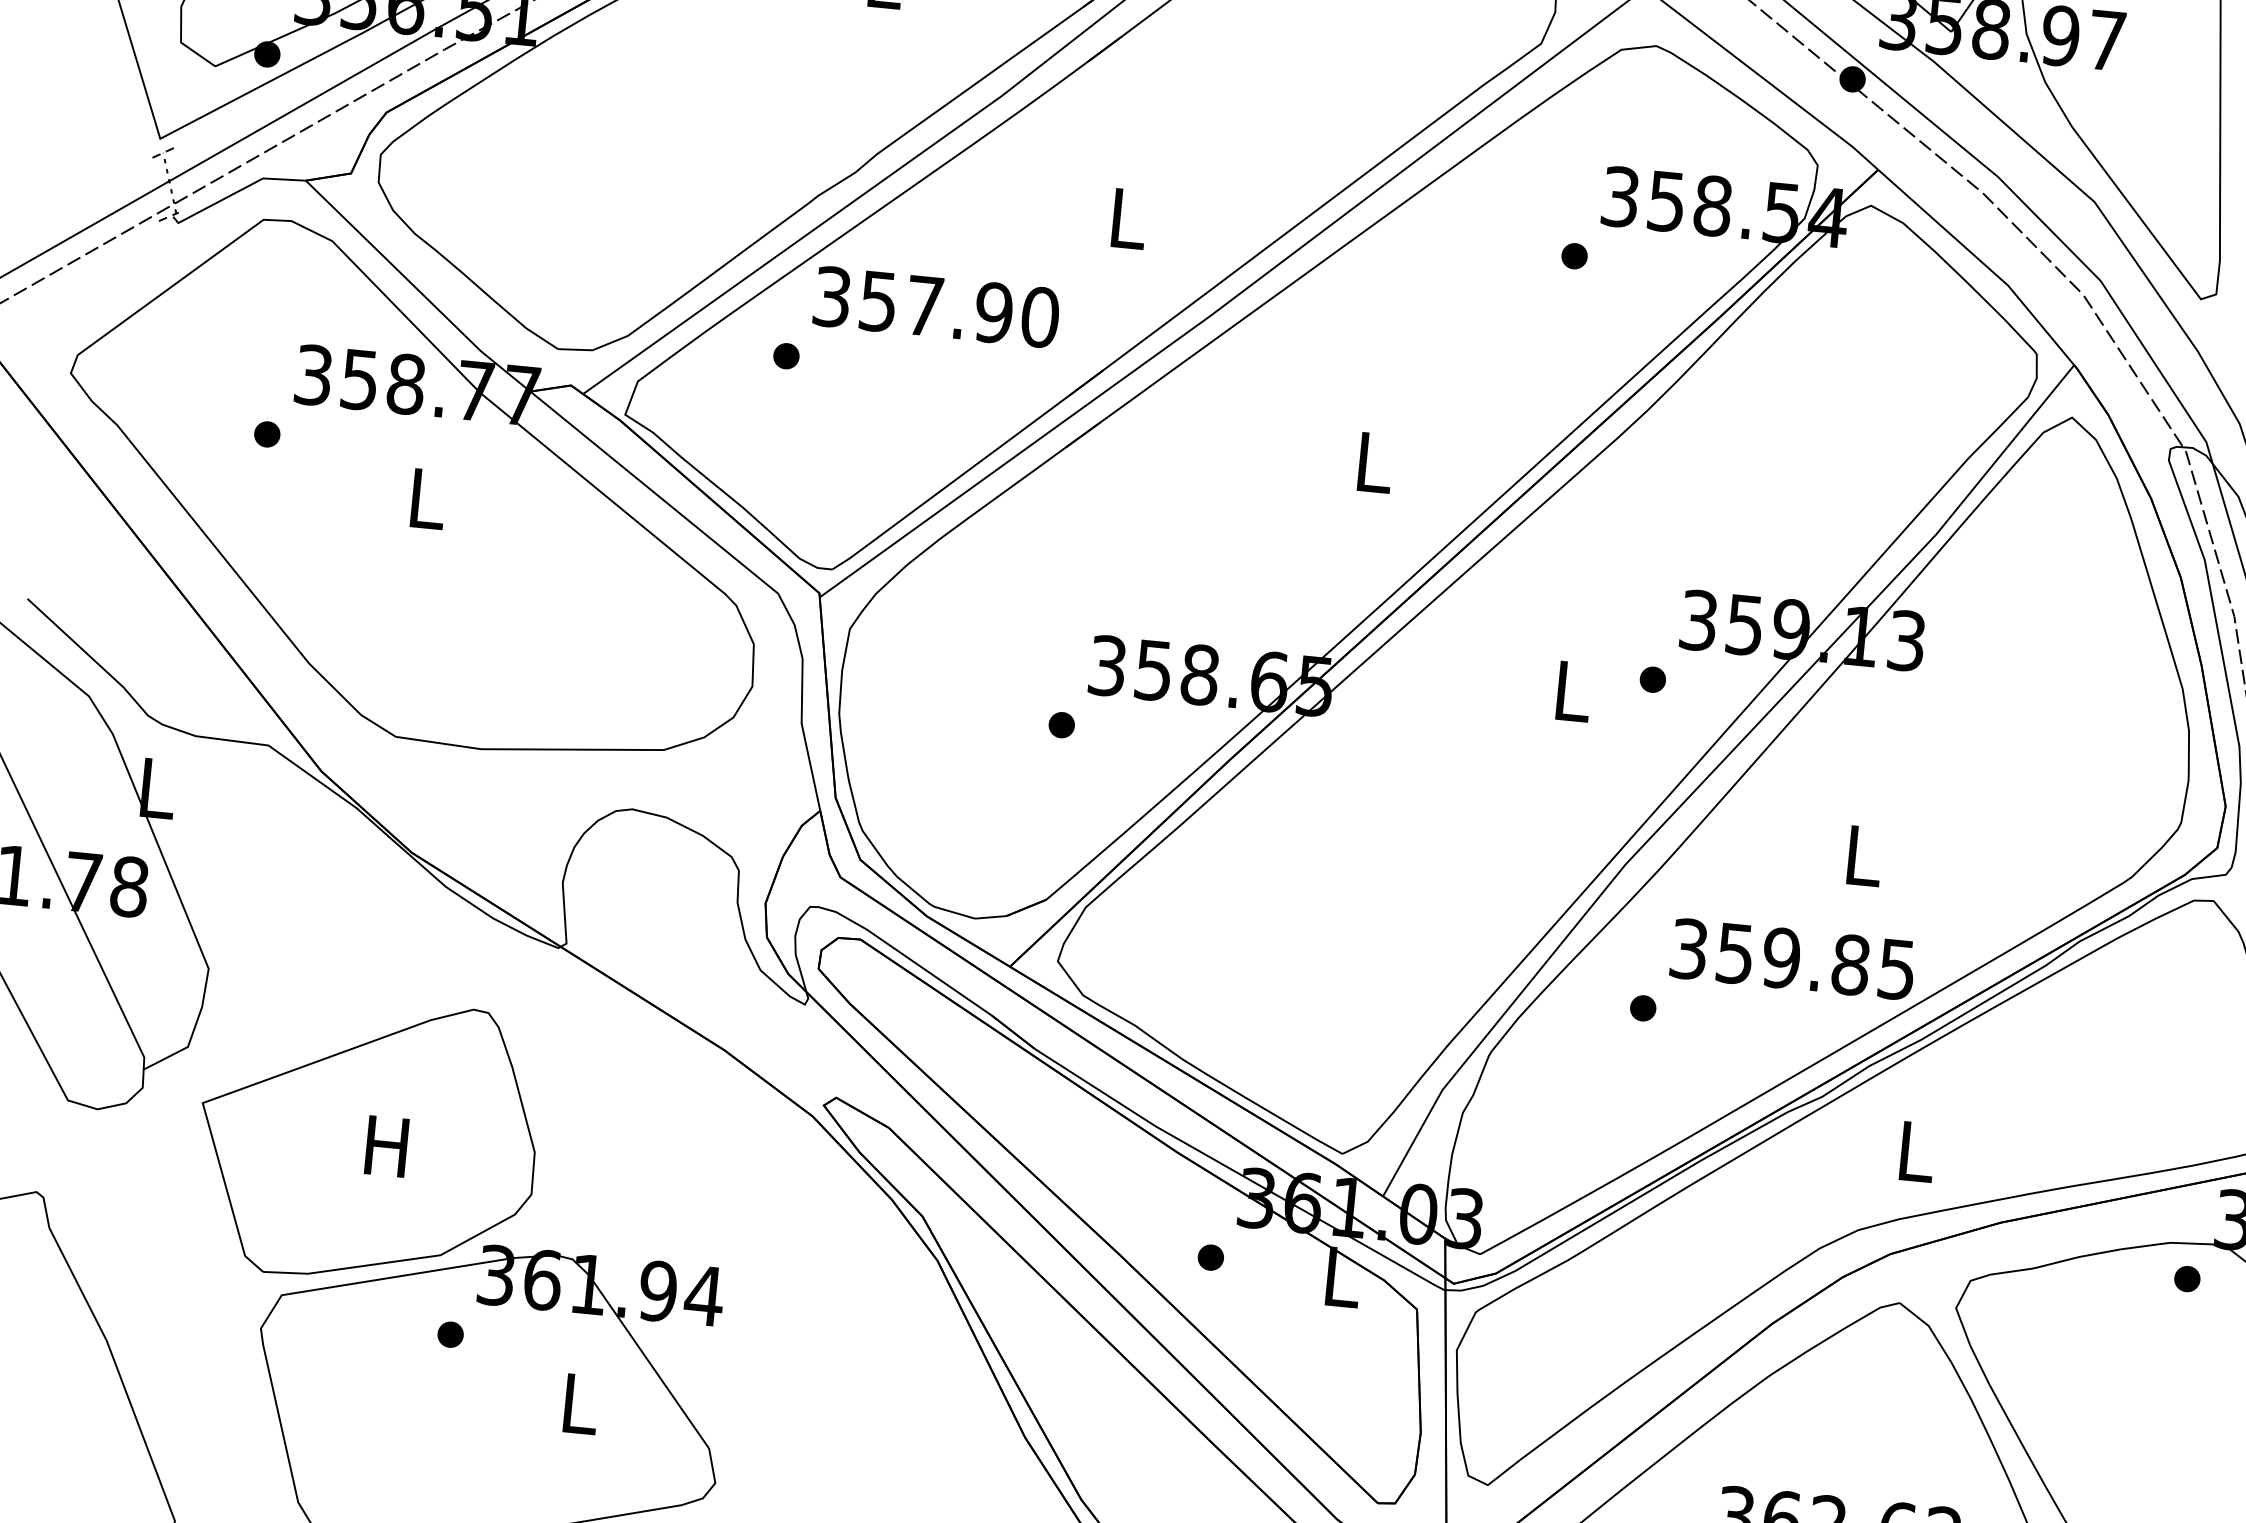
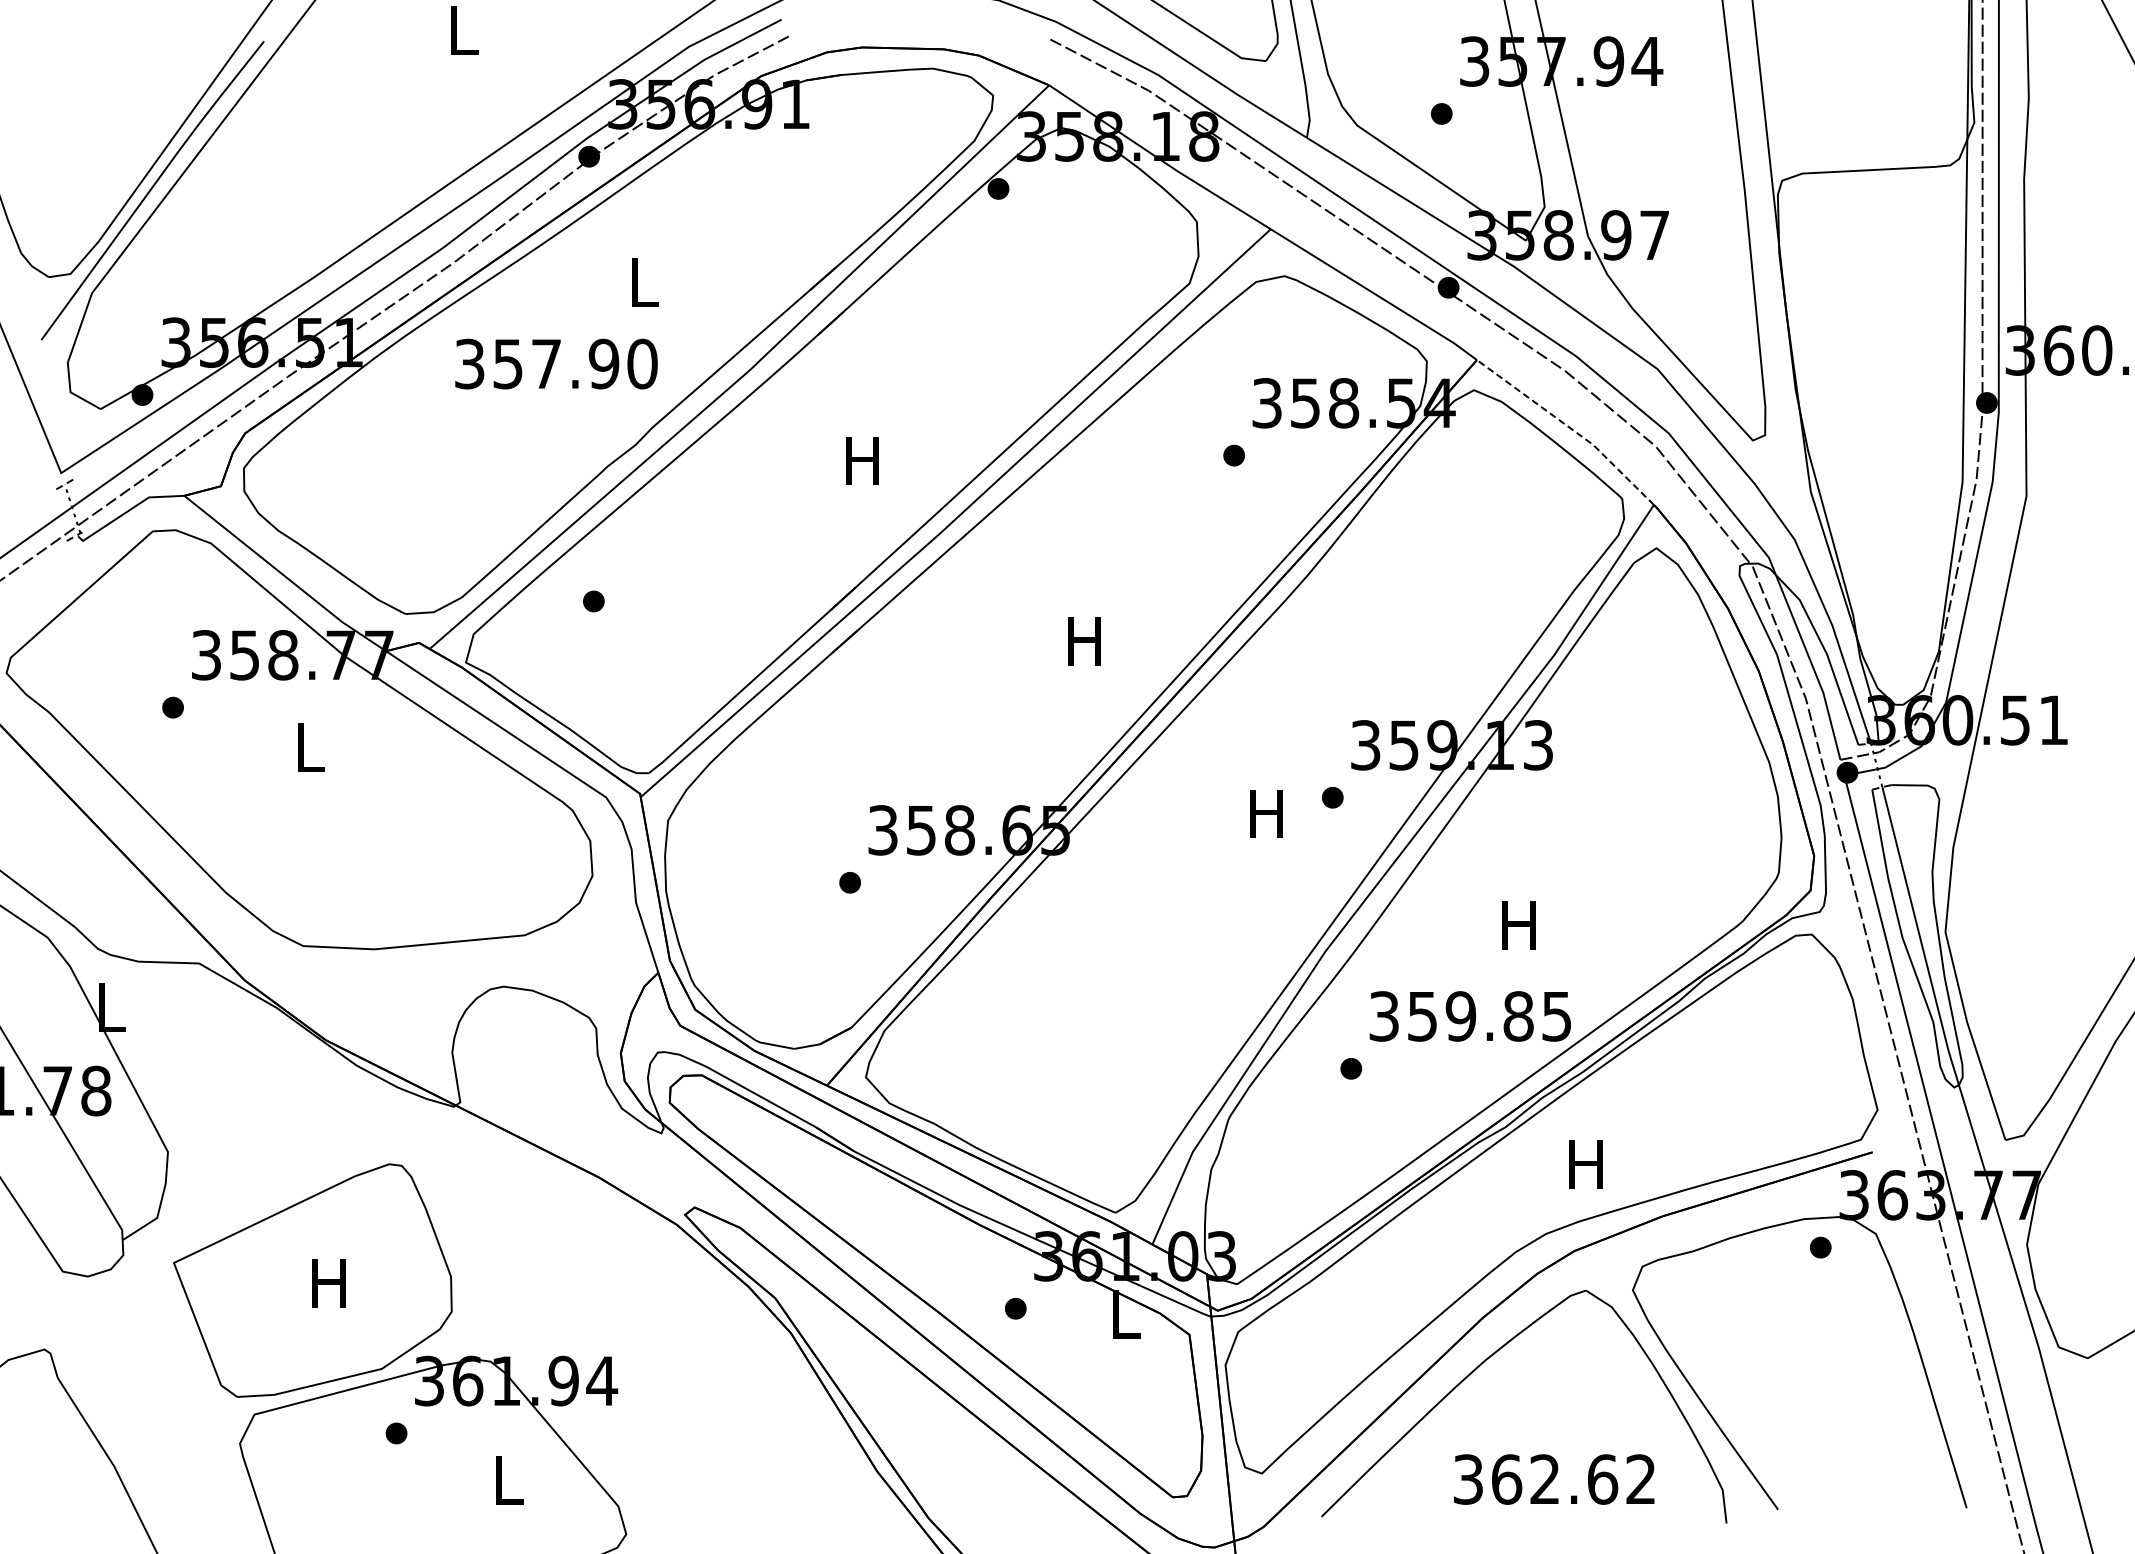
text: (1126, 218) -> (862, 460), L -> H
line: (1981, 261) -> (1569, 427), solid -> dashed
text: (936, 306) -> (556, 363), moved
text: (1372, 462) -> (1084, 641), L -> H
text: (1571, 690) -> (1266, 813), L -> H
text: (1861, 855) -> (1518, 925), L -> H
text: (1913, 1151) -> (1585, 1164), L -> H

